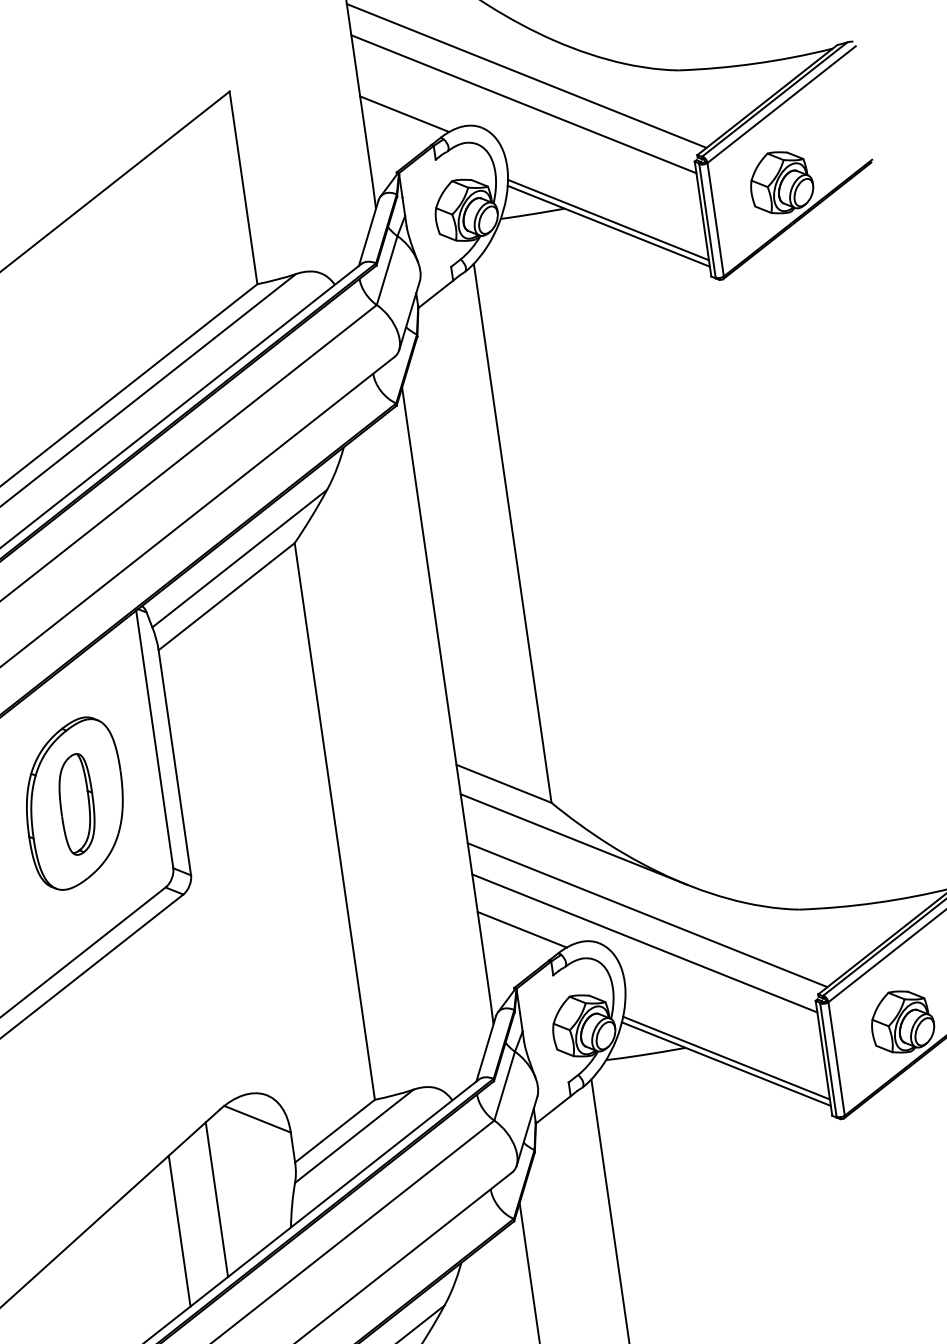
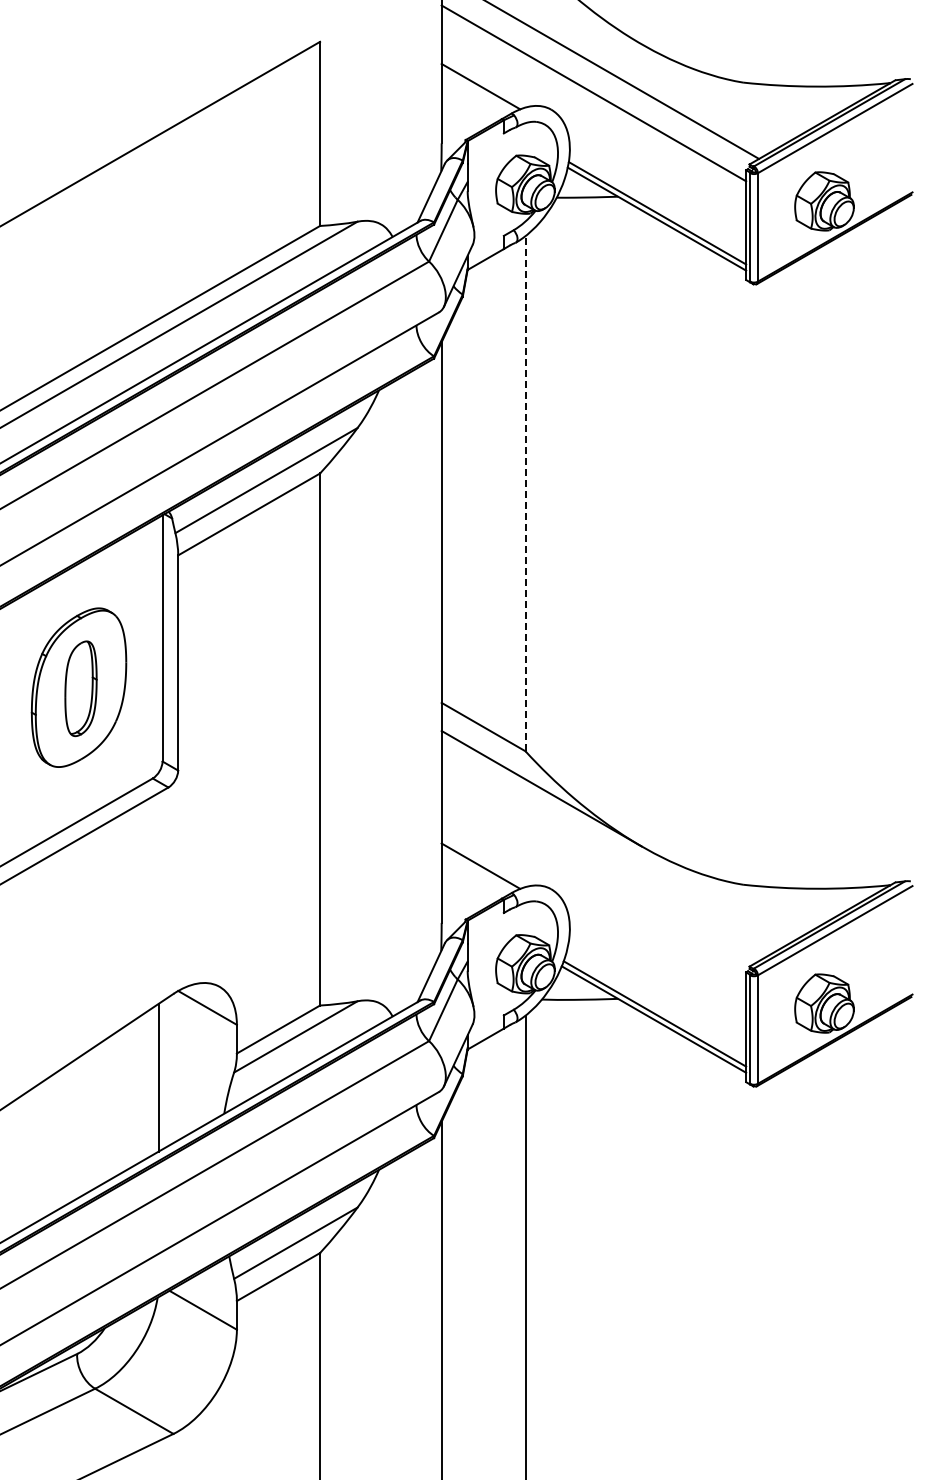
line: (512, 533) -> (525, 493), solid -> dashed
line: (647, 915) -> (600, 869), removed
line: (644, 943) -> (593, 895), removed
line: (179, 1231) -> (119, 1102), removed

